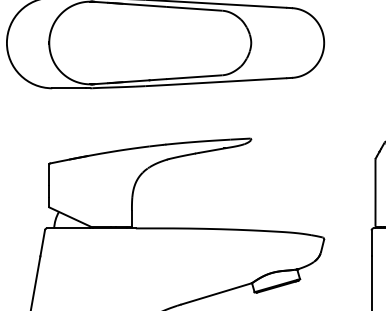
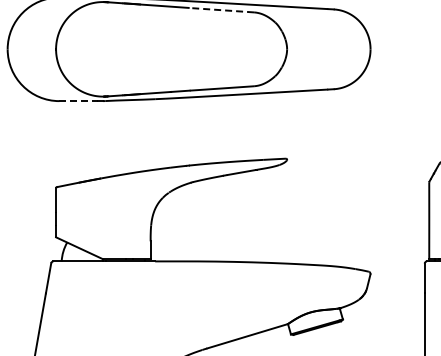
line: (193, 9) -> (221, 10), solid -> dashed
line: (69, 88) -> (79, 101), solid -> dashed

